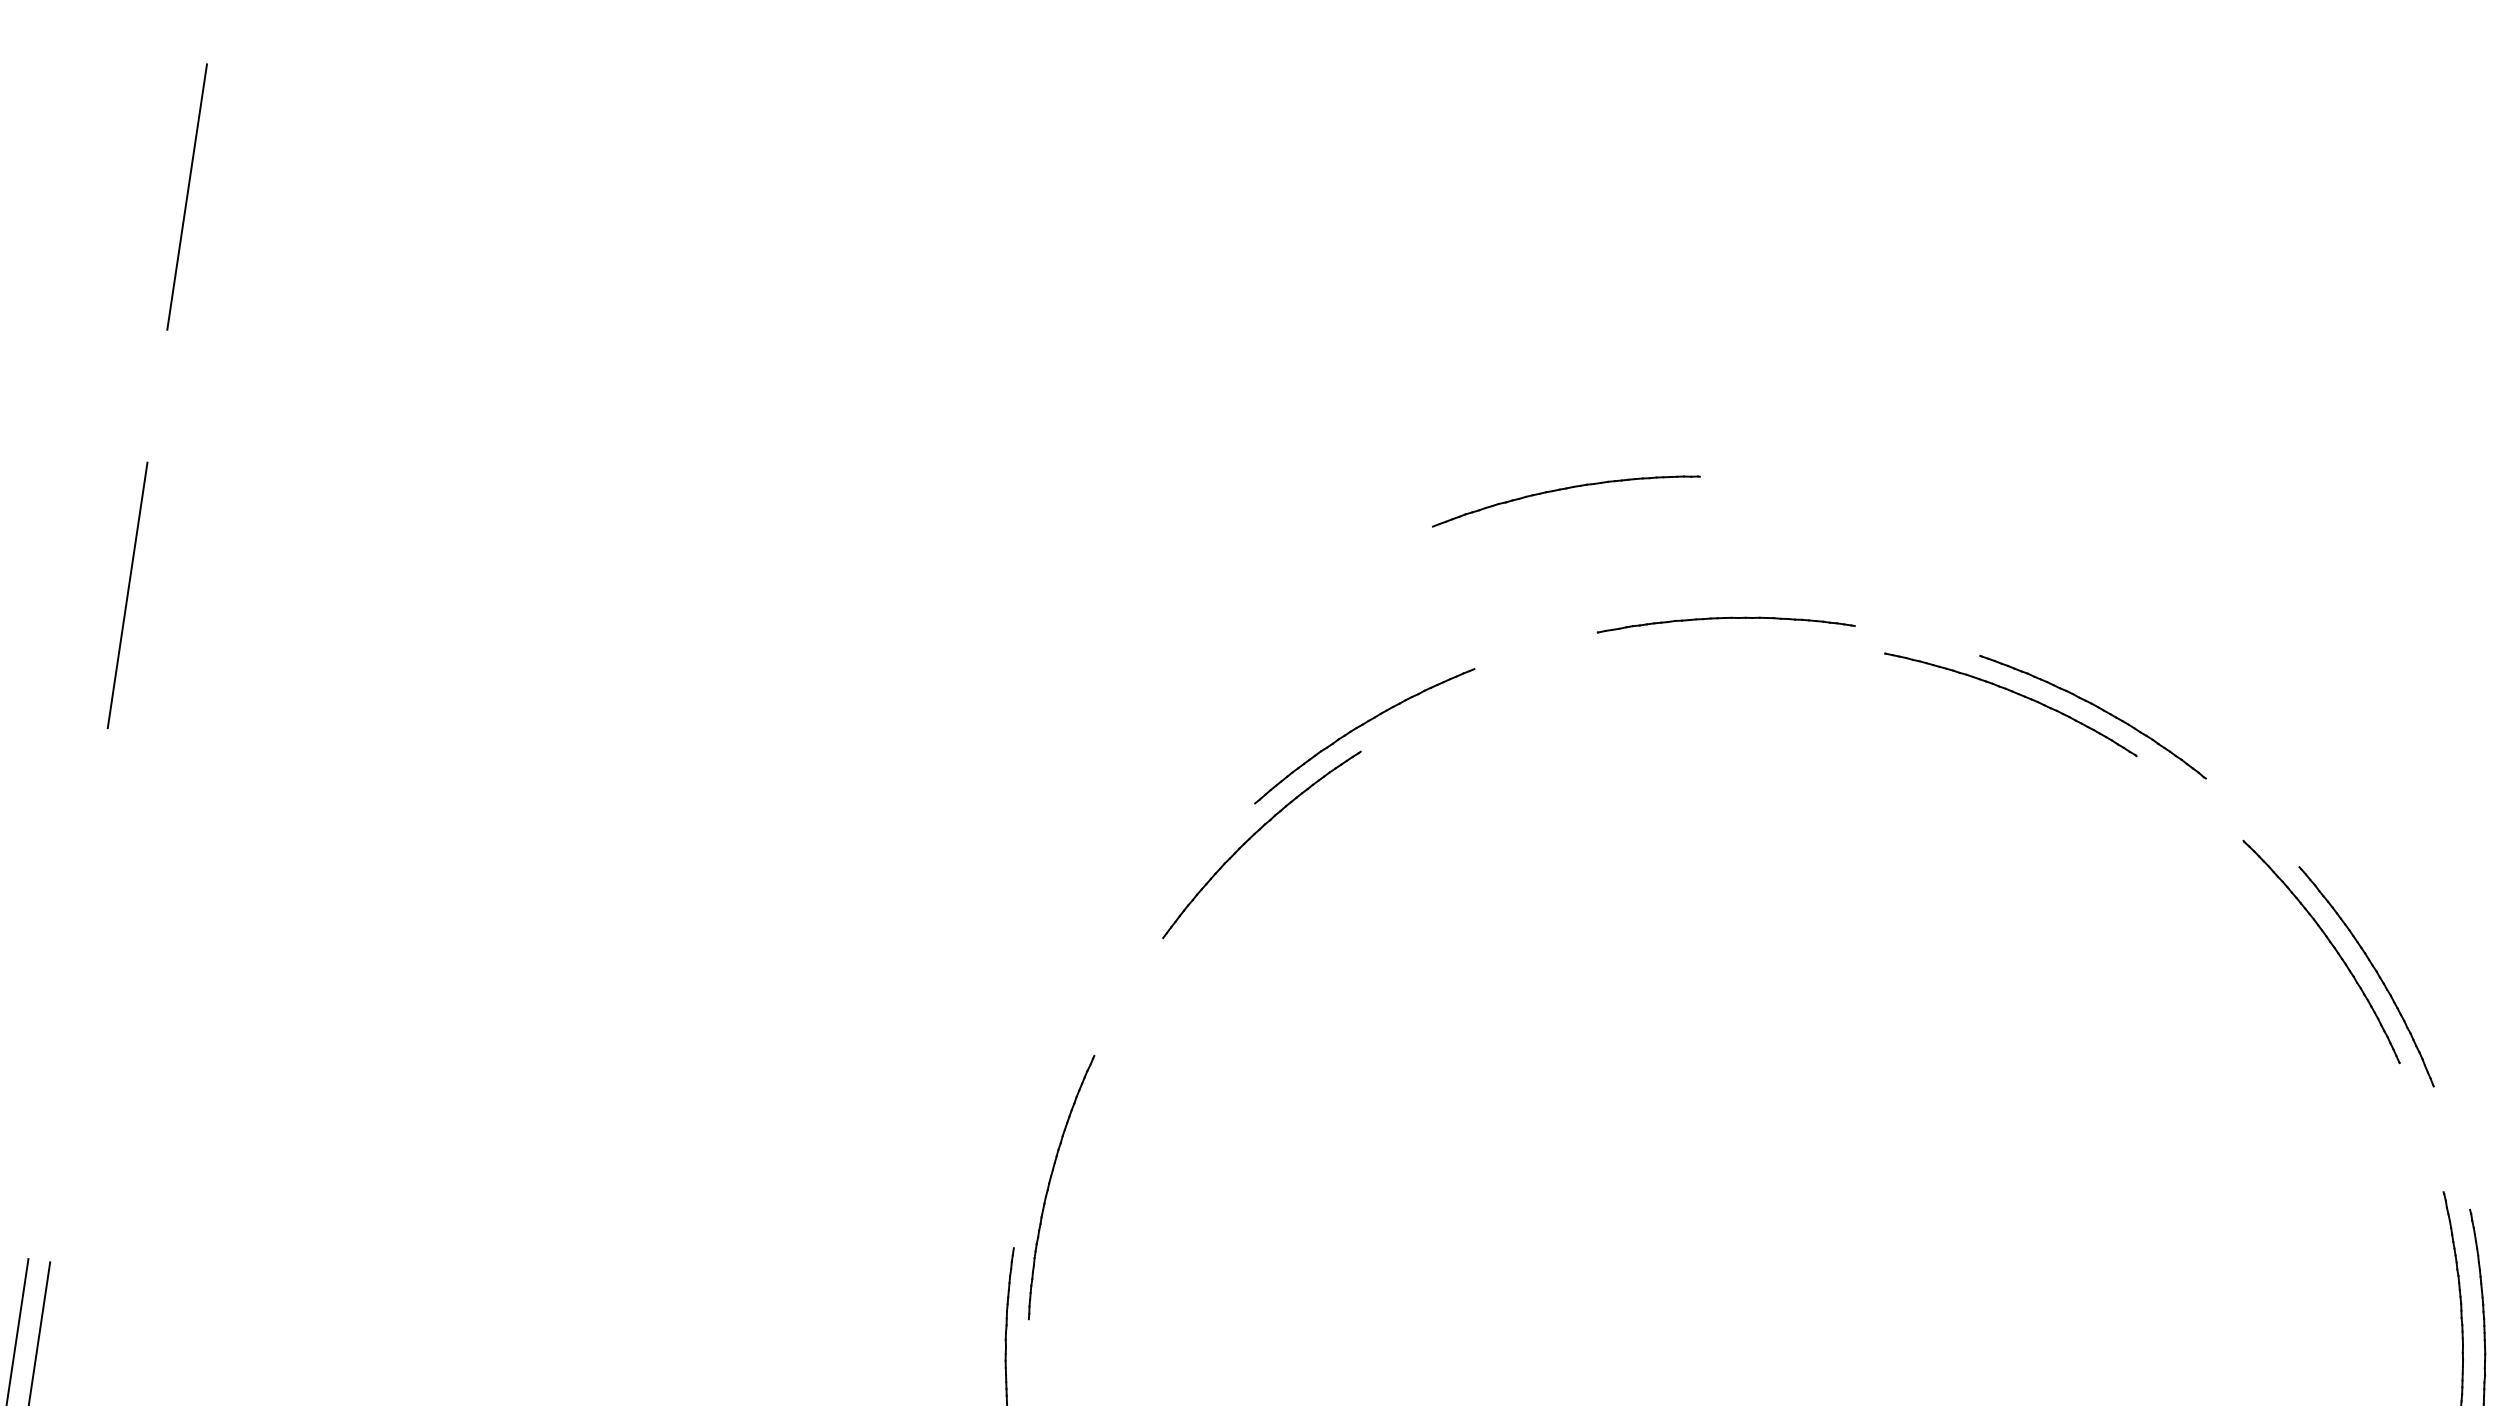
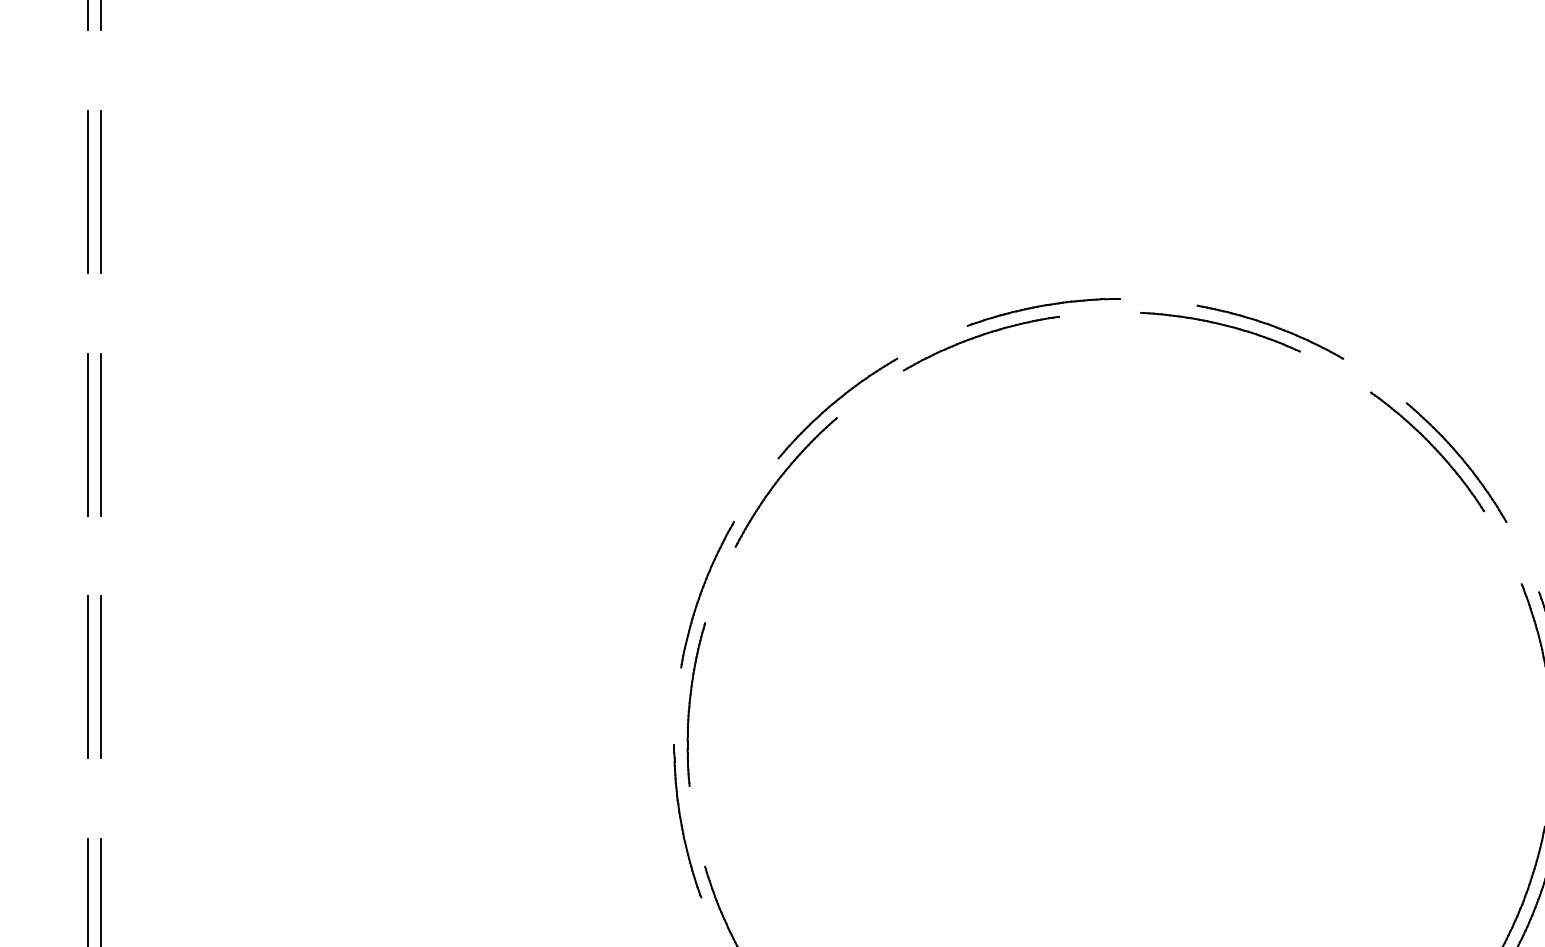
line: (209, 199) -> (101, 191), added
part: (1563, 490) -> (978, 337), moved
line: (150, 598) -> (101, 434), added
line: (67, 993) -> (87, 677), added
line: (90, 997) -> (101, 677), added
part: (1105, 1009) -> (707, 594), added

